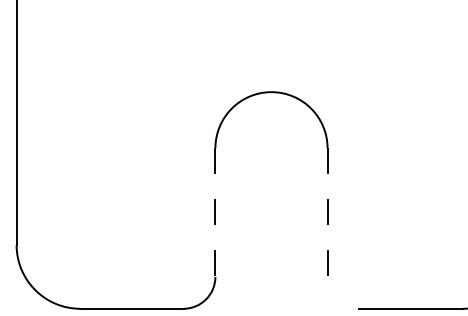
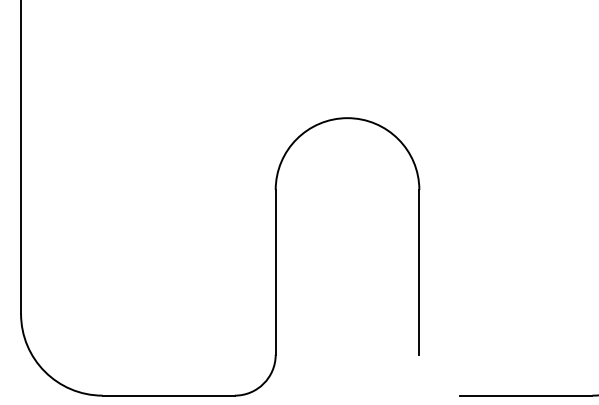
line: (215, 213) -> (275, 273), dashed -> solid
line: (327, 213) -> (419, 273), dashed -> solid

